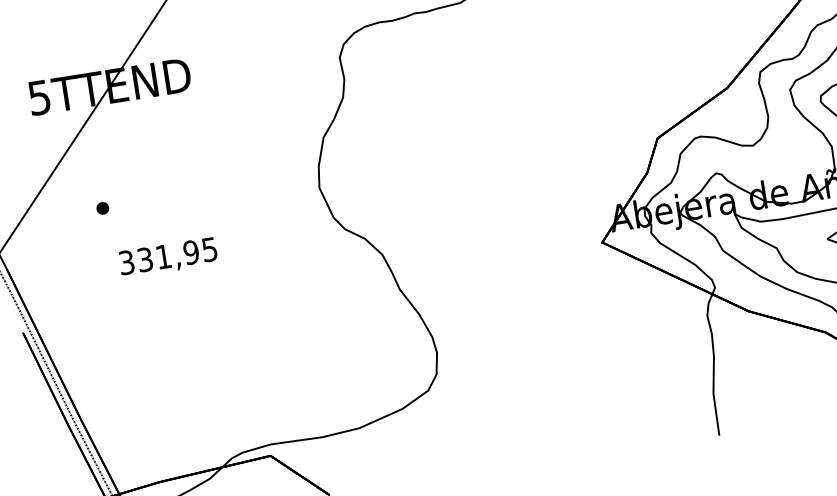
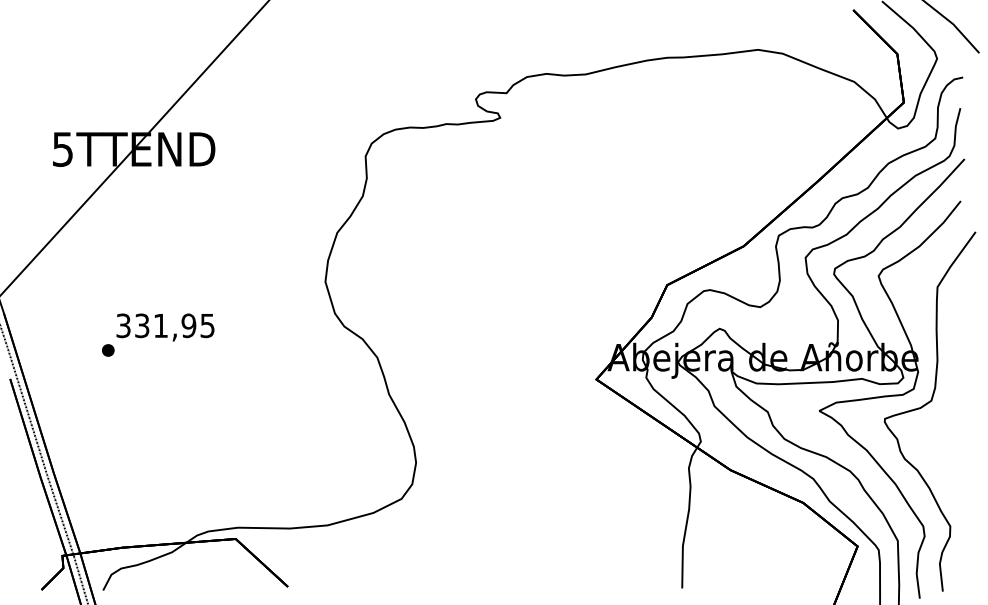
part: (103, 208) -> (108, 350), moved

